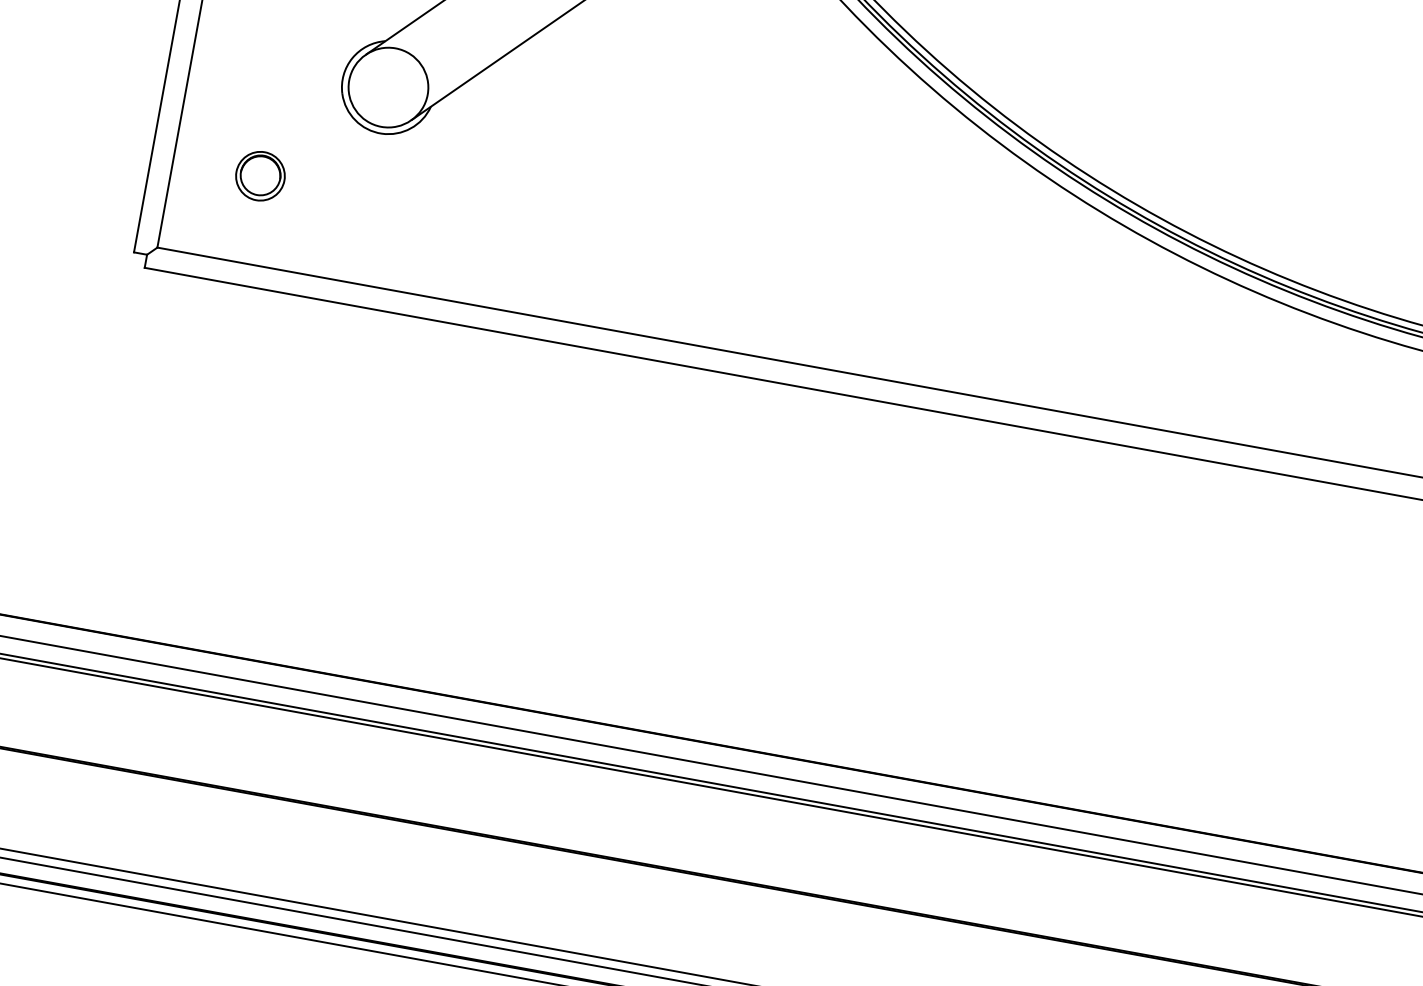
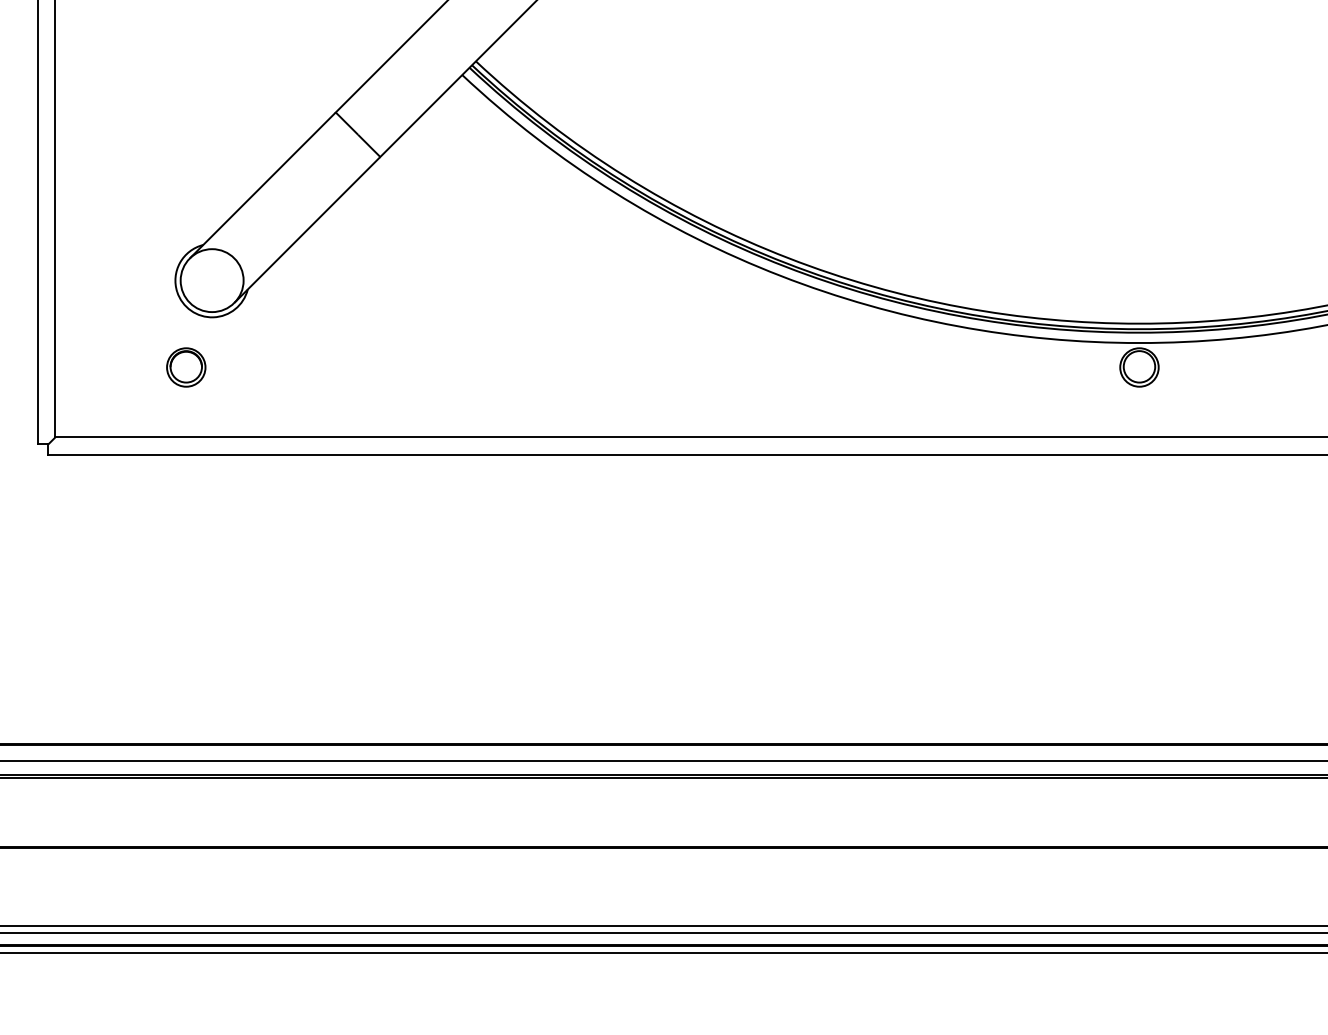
part: (260, 176) -> (186, 367), moved

